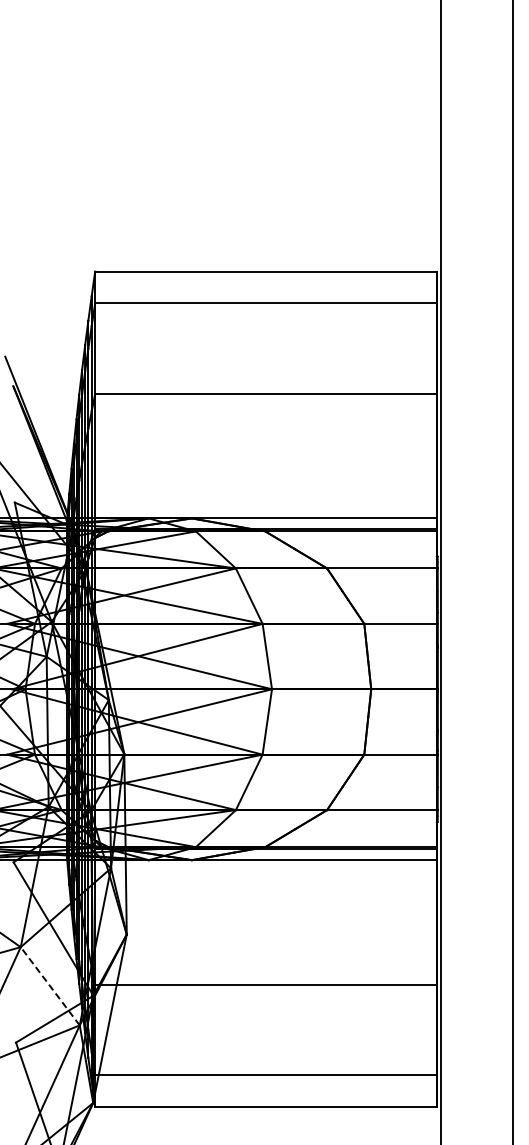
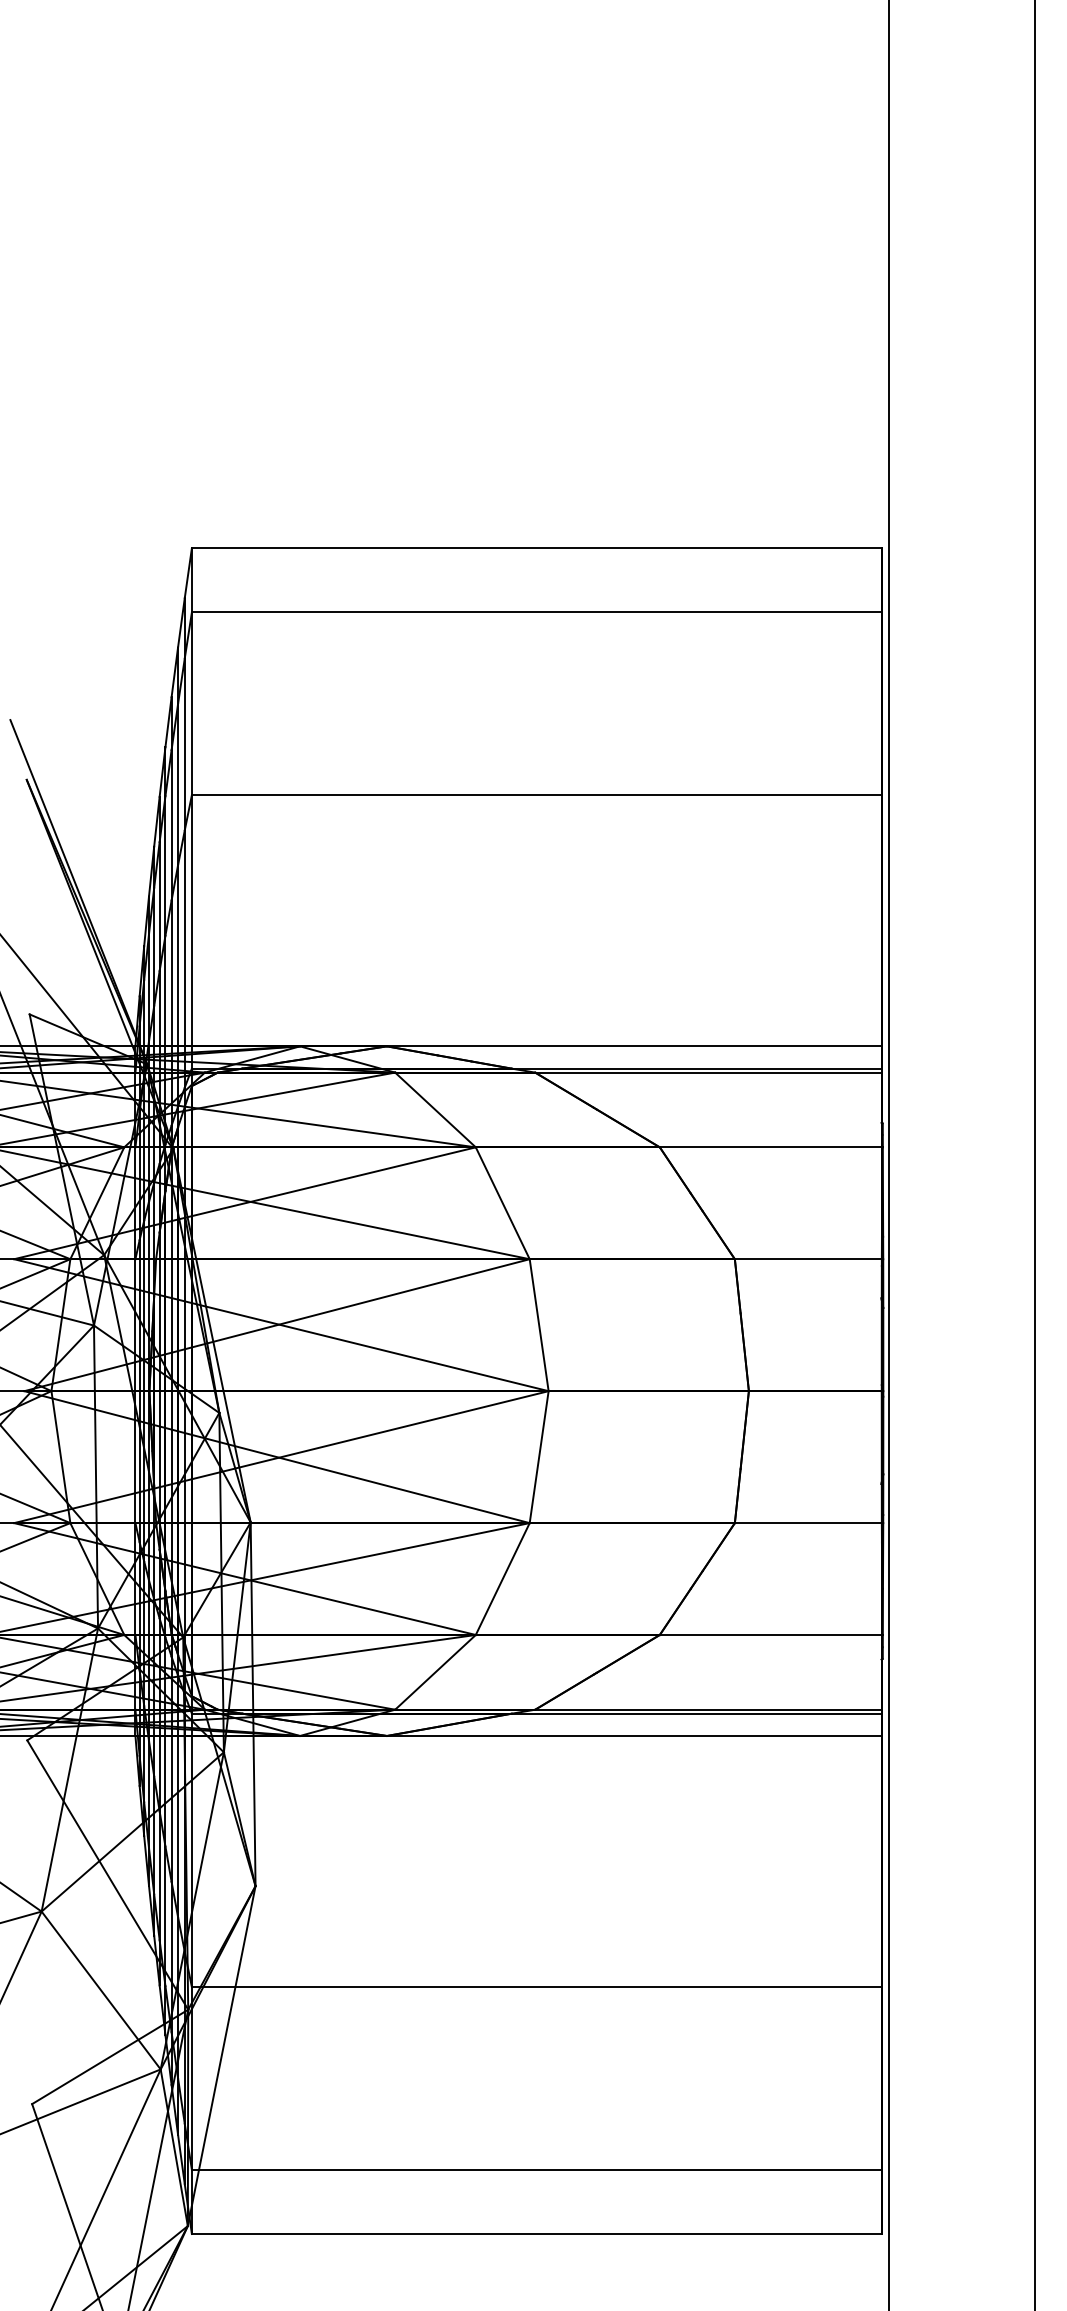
line: (50, 986) -> (101, 1990), dashed -> solid

